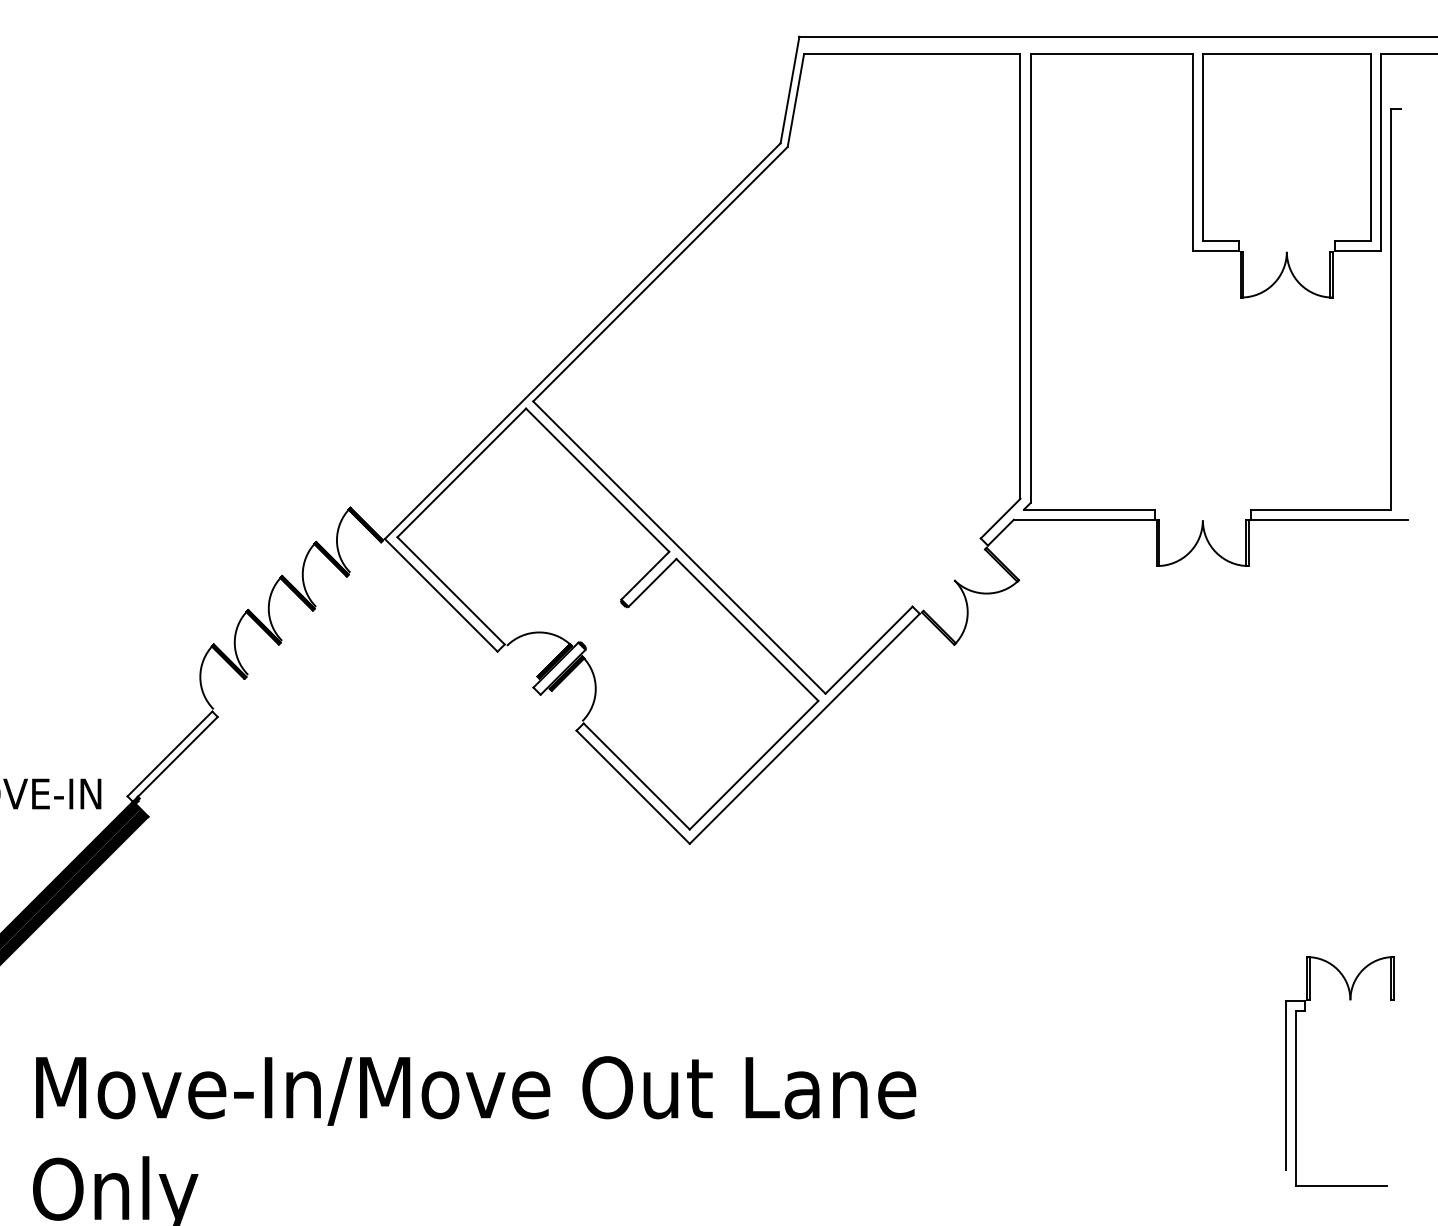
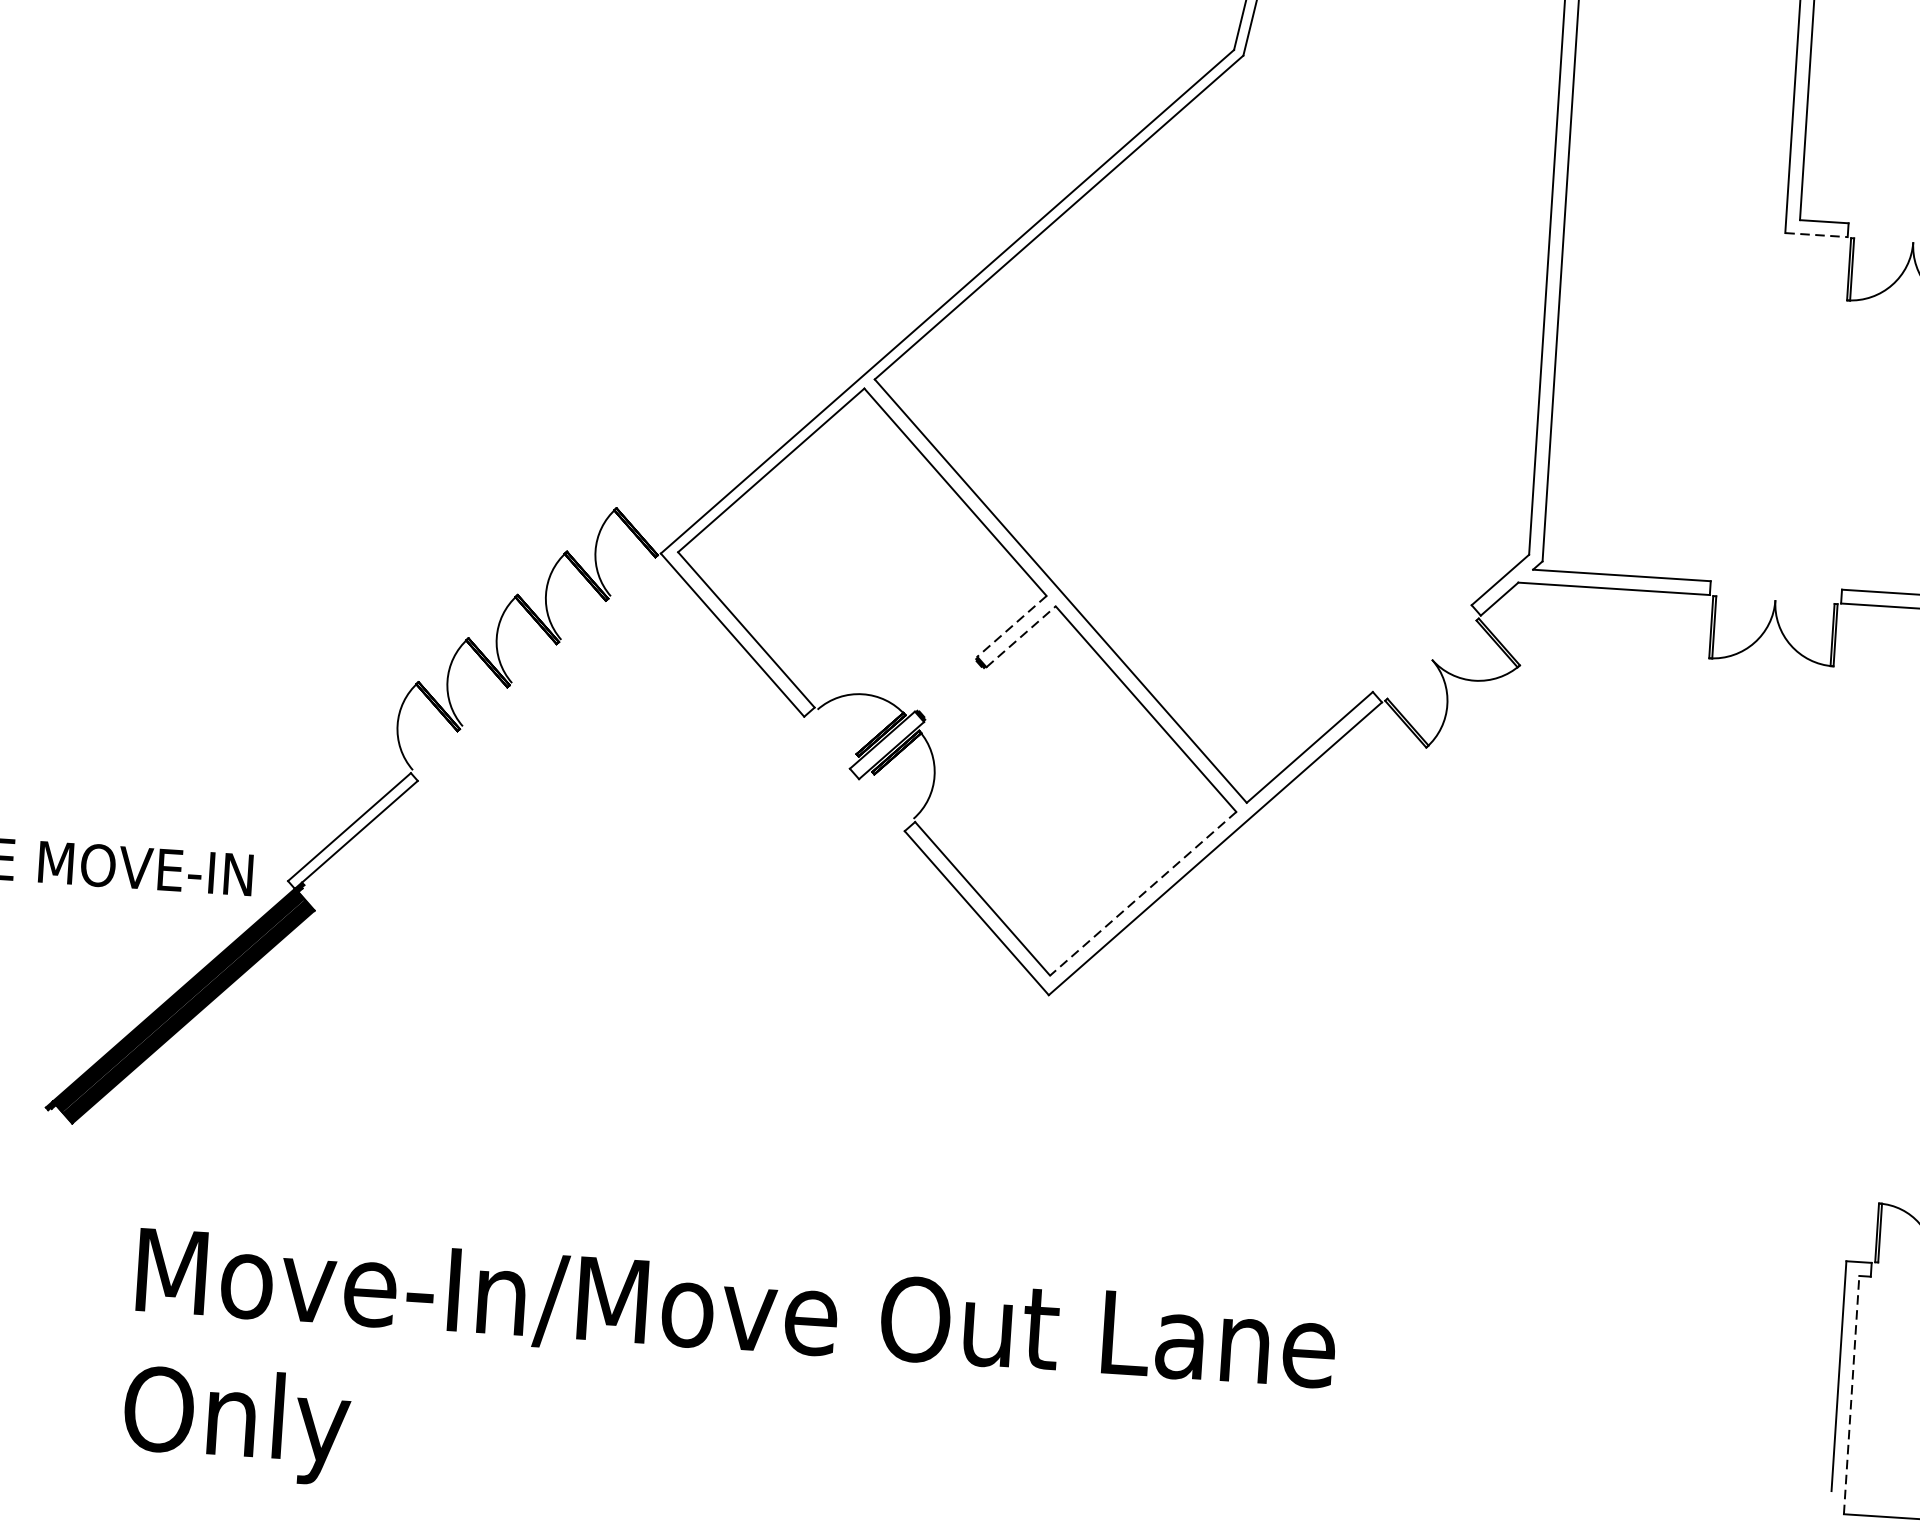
line: (1215, 251) -> (1816, 235), solid -> dashed
line: (645, 575) -> (1012, 626), solid -> dashed
line: (652, 582) -> (1021, 636), solid -> dashed
line: (754, 765) -> (1143, 894), solid -> dashed
line: (1296, 1098) -> (1851, 1394), solid -> dashed

